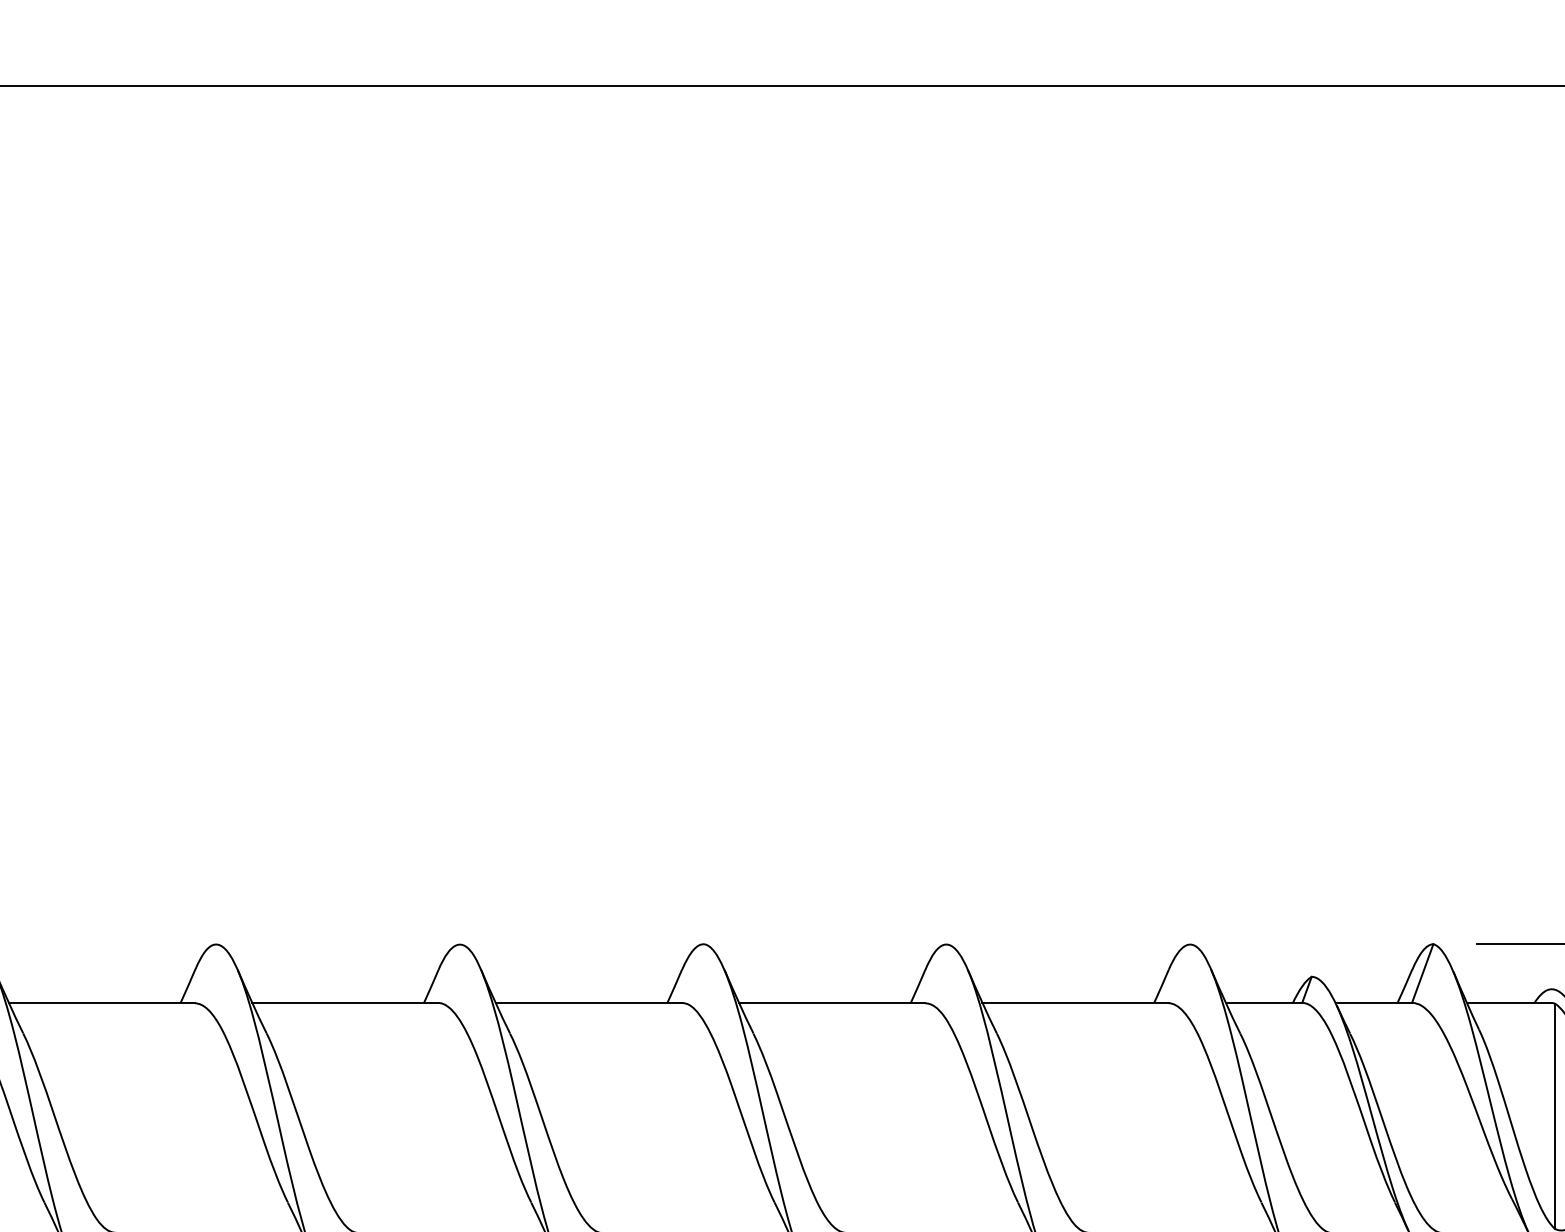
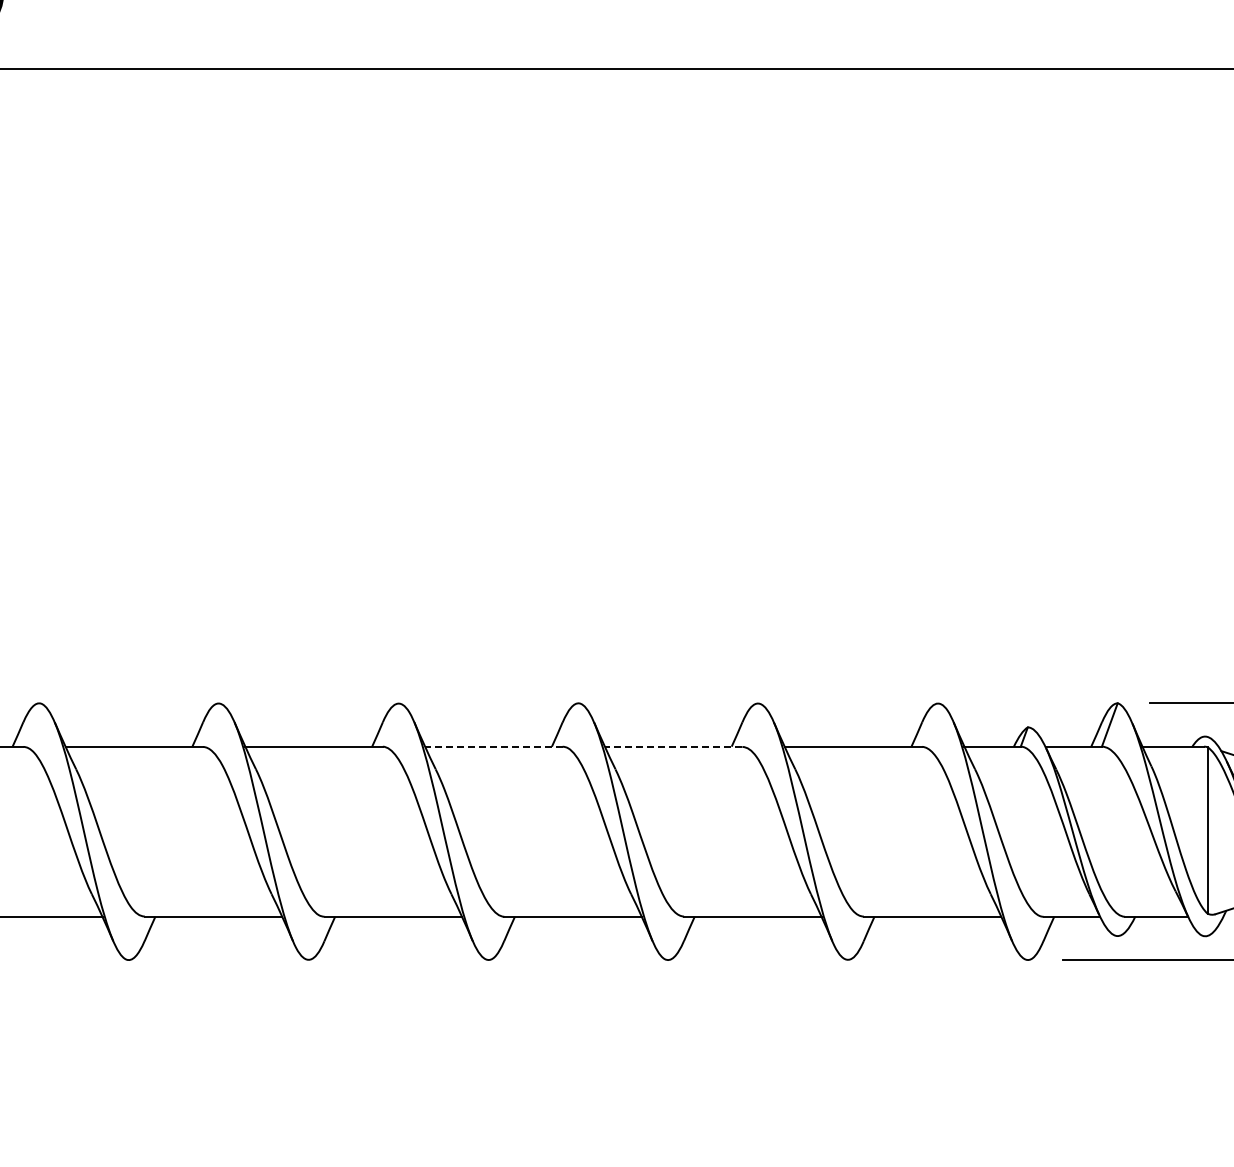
line: (588, 1002) -> (493, 746), solid -> dashed
line: (831, 1002) -> (673, 746), solid -> dashed

